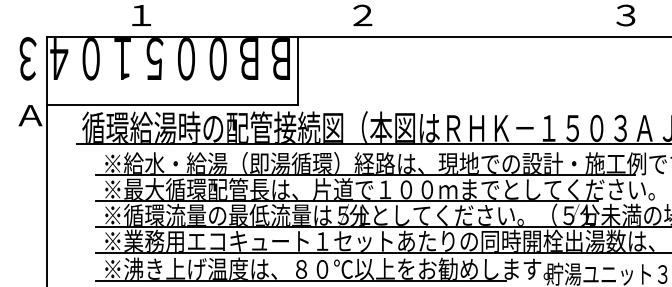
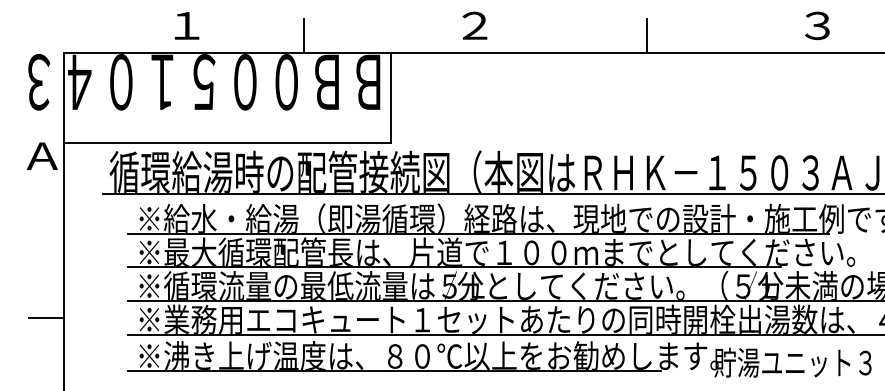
line: (231, 23) -> (303, 36), added
line: (495, 23) -> (647, 36), added
line: (33, 239) -> (46, 317), added

